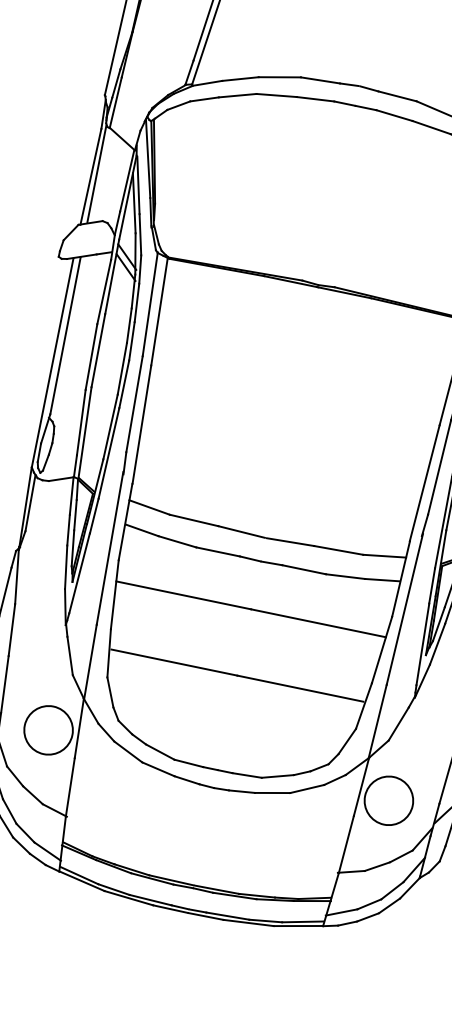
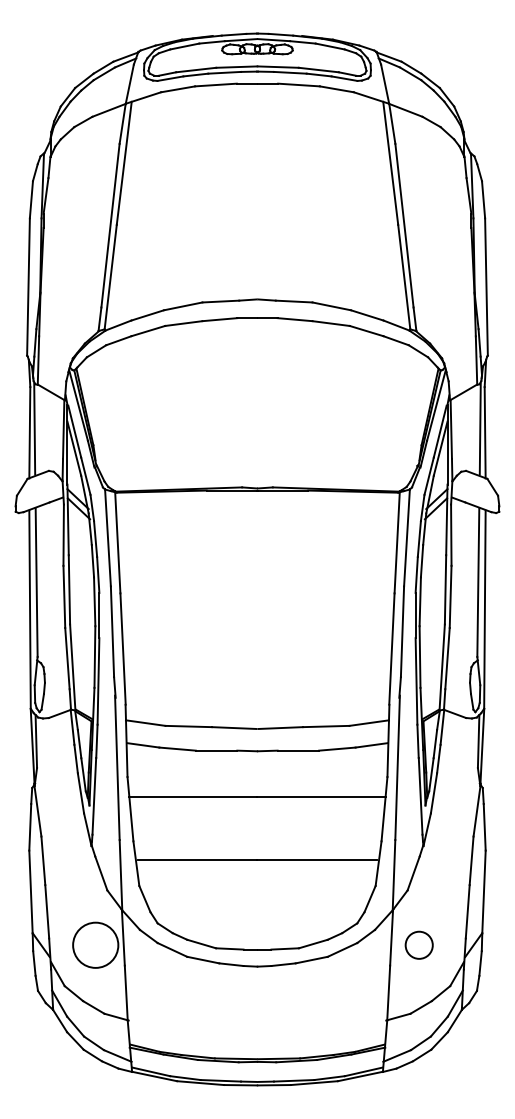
circle: (388, 799) -> (418, 944), size x0.6

